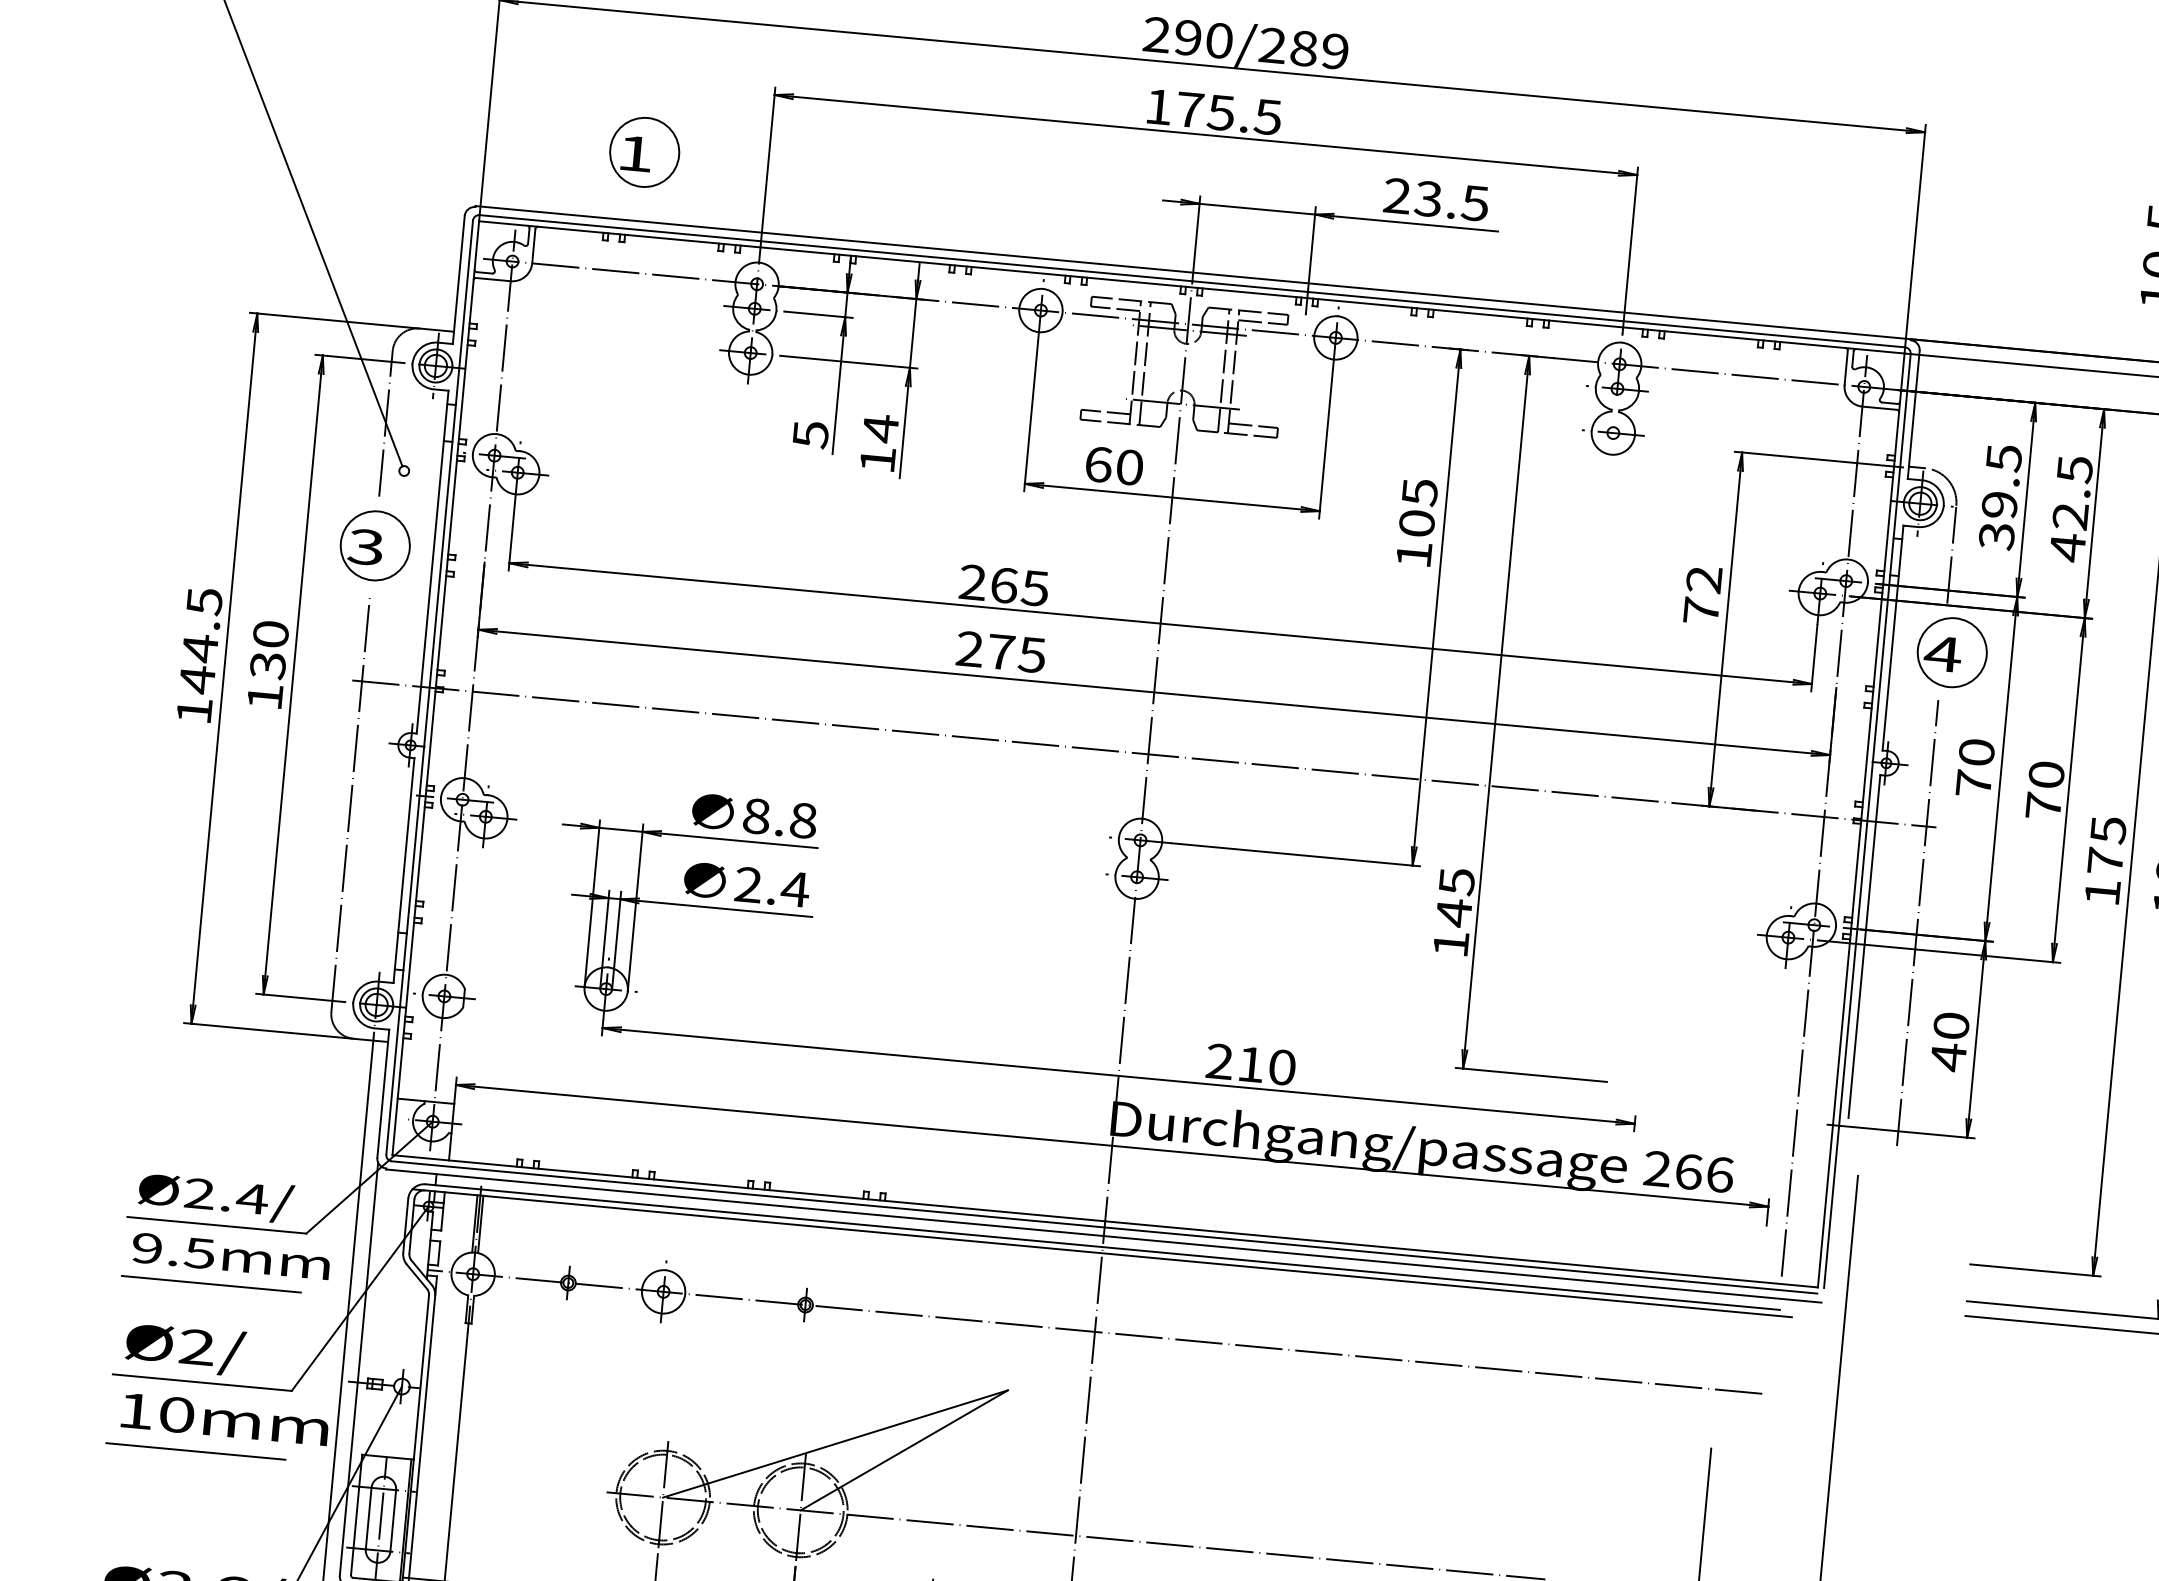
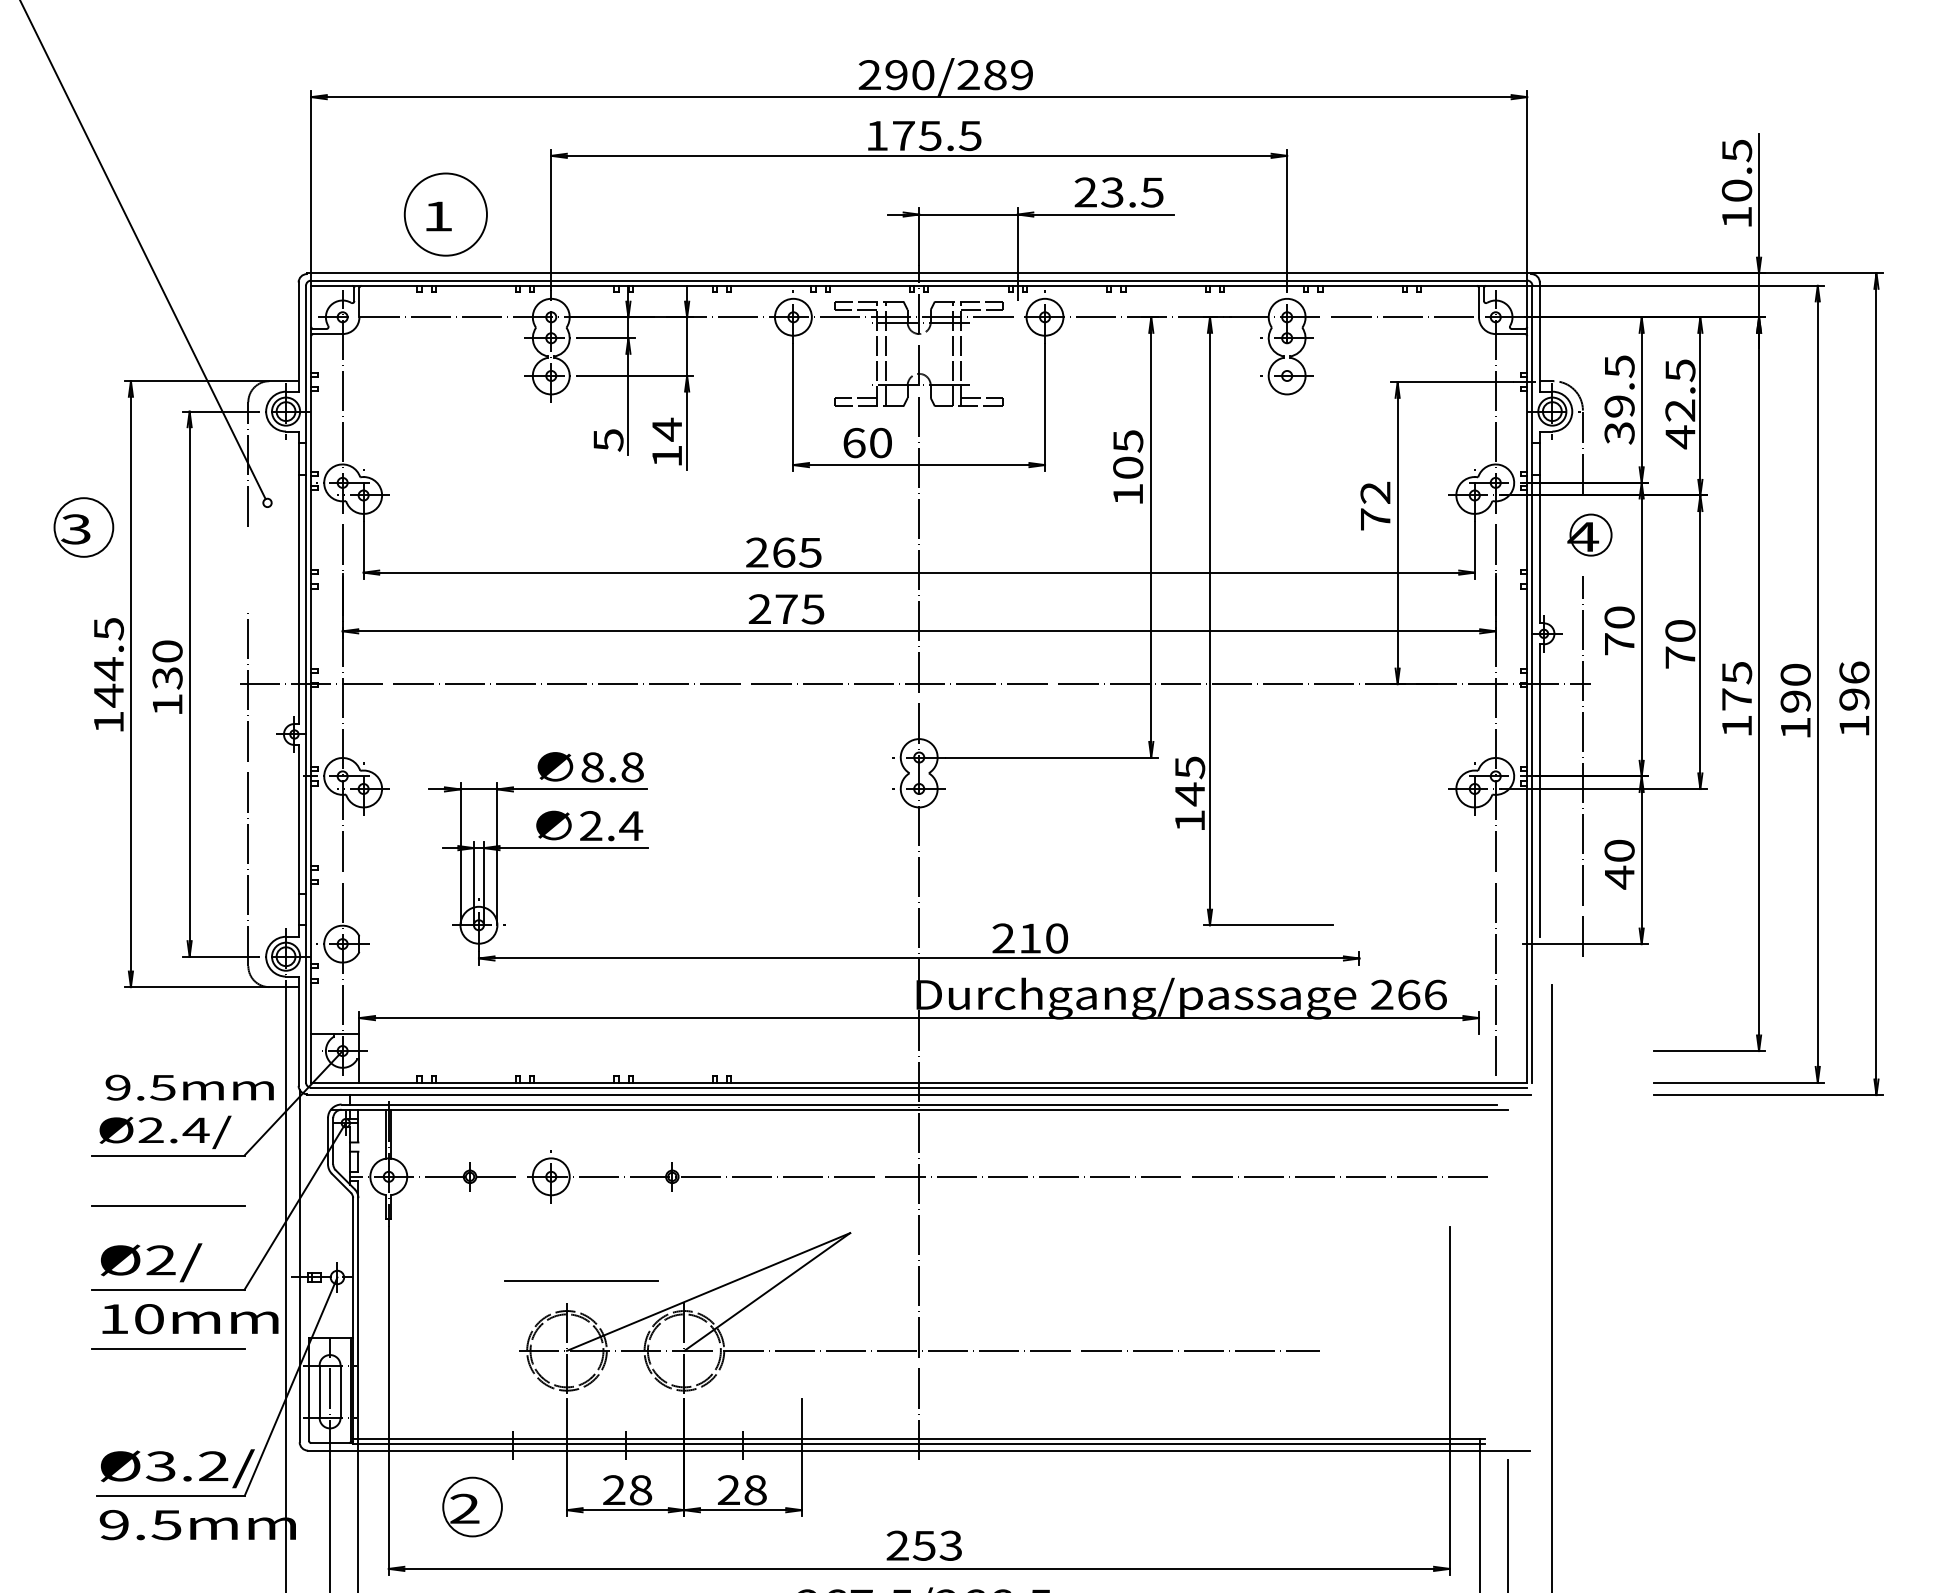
circle: (644, 152) -> (445, 214), size x1.4
part: (374, 545) -> (83, 527), moved
circle: (1951, 651) -> (1590, 534), size x0.7
text: (230, 1256) -> (189, 1087), moved
line: (687, 1416) -> (581, 1280), added

